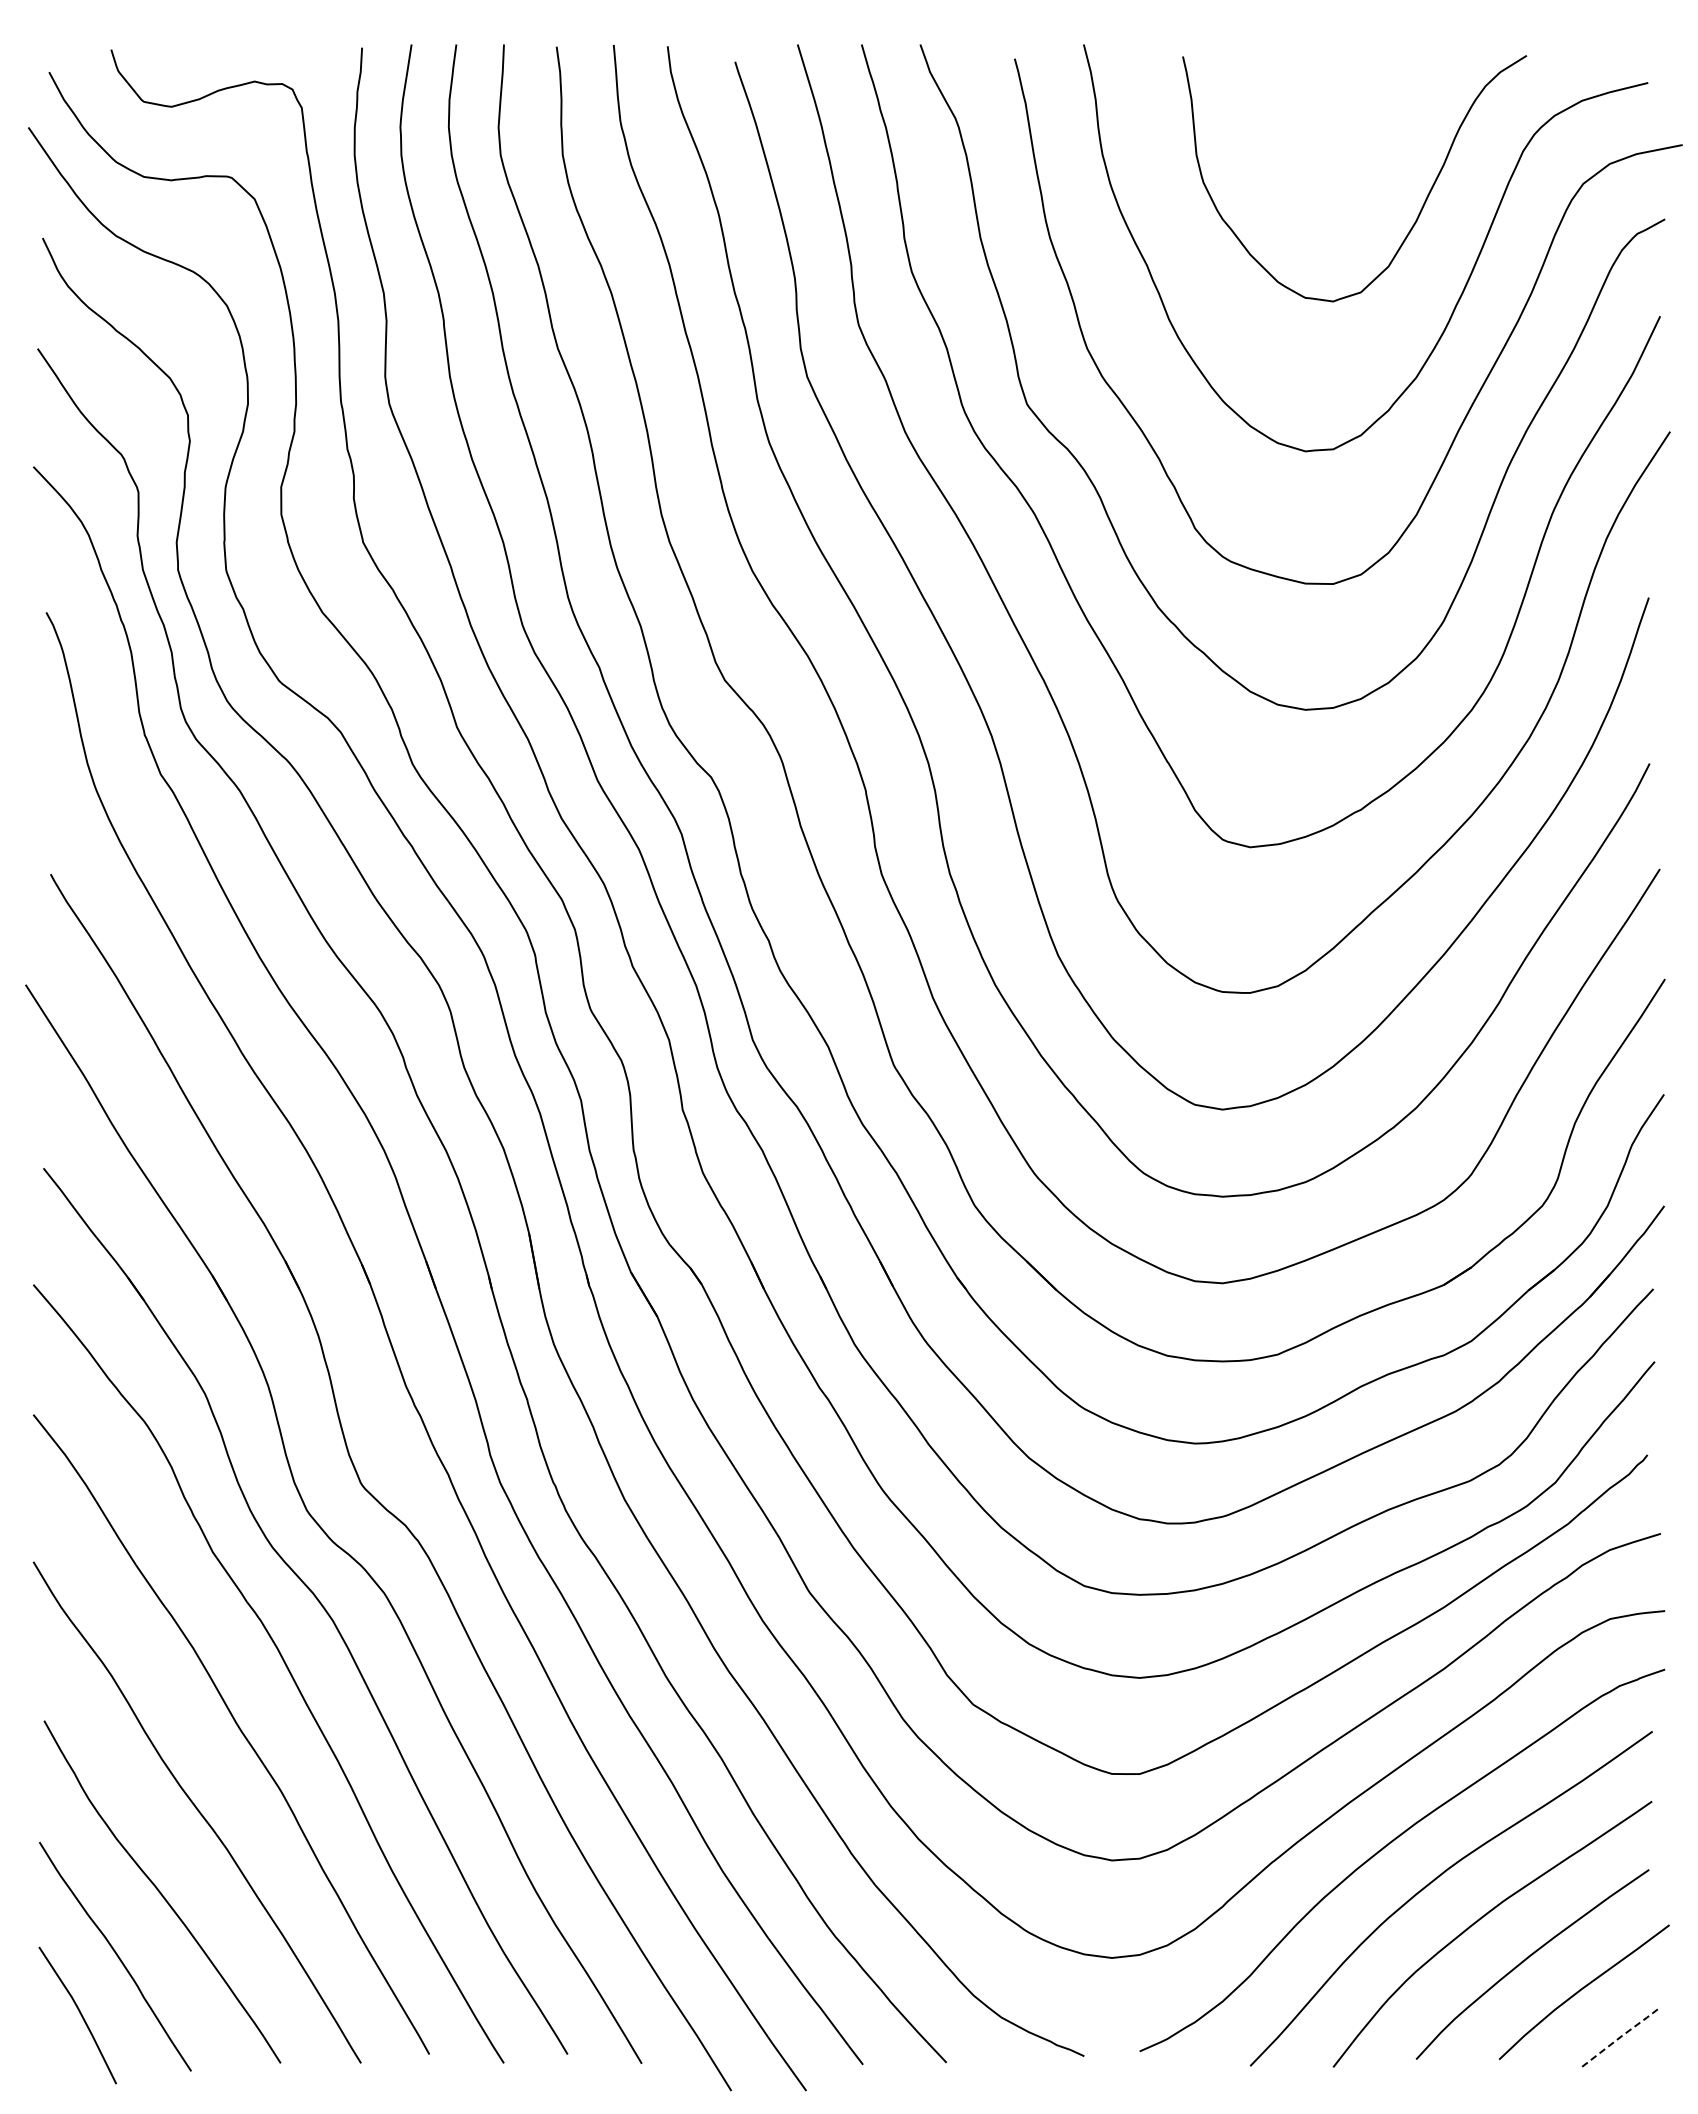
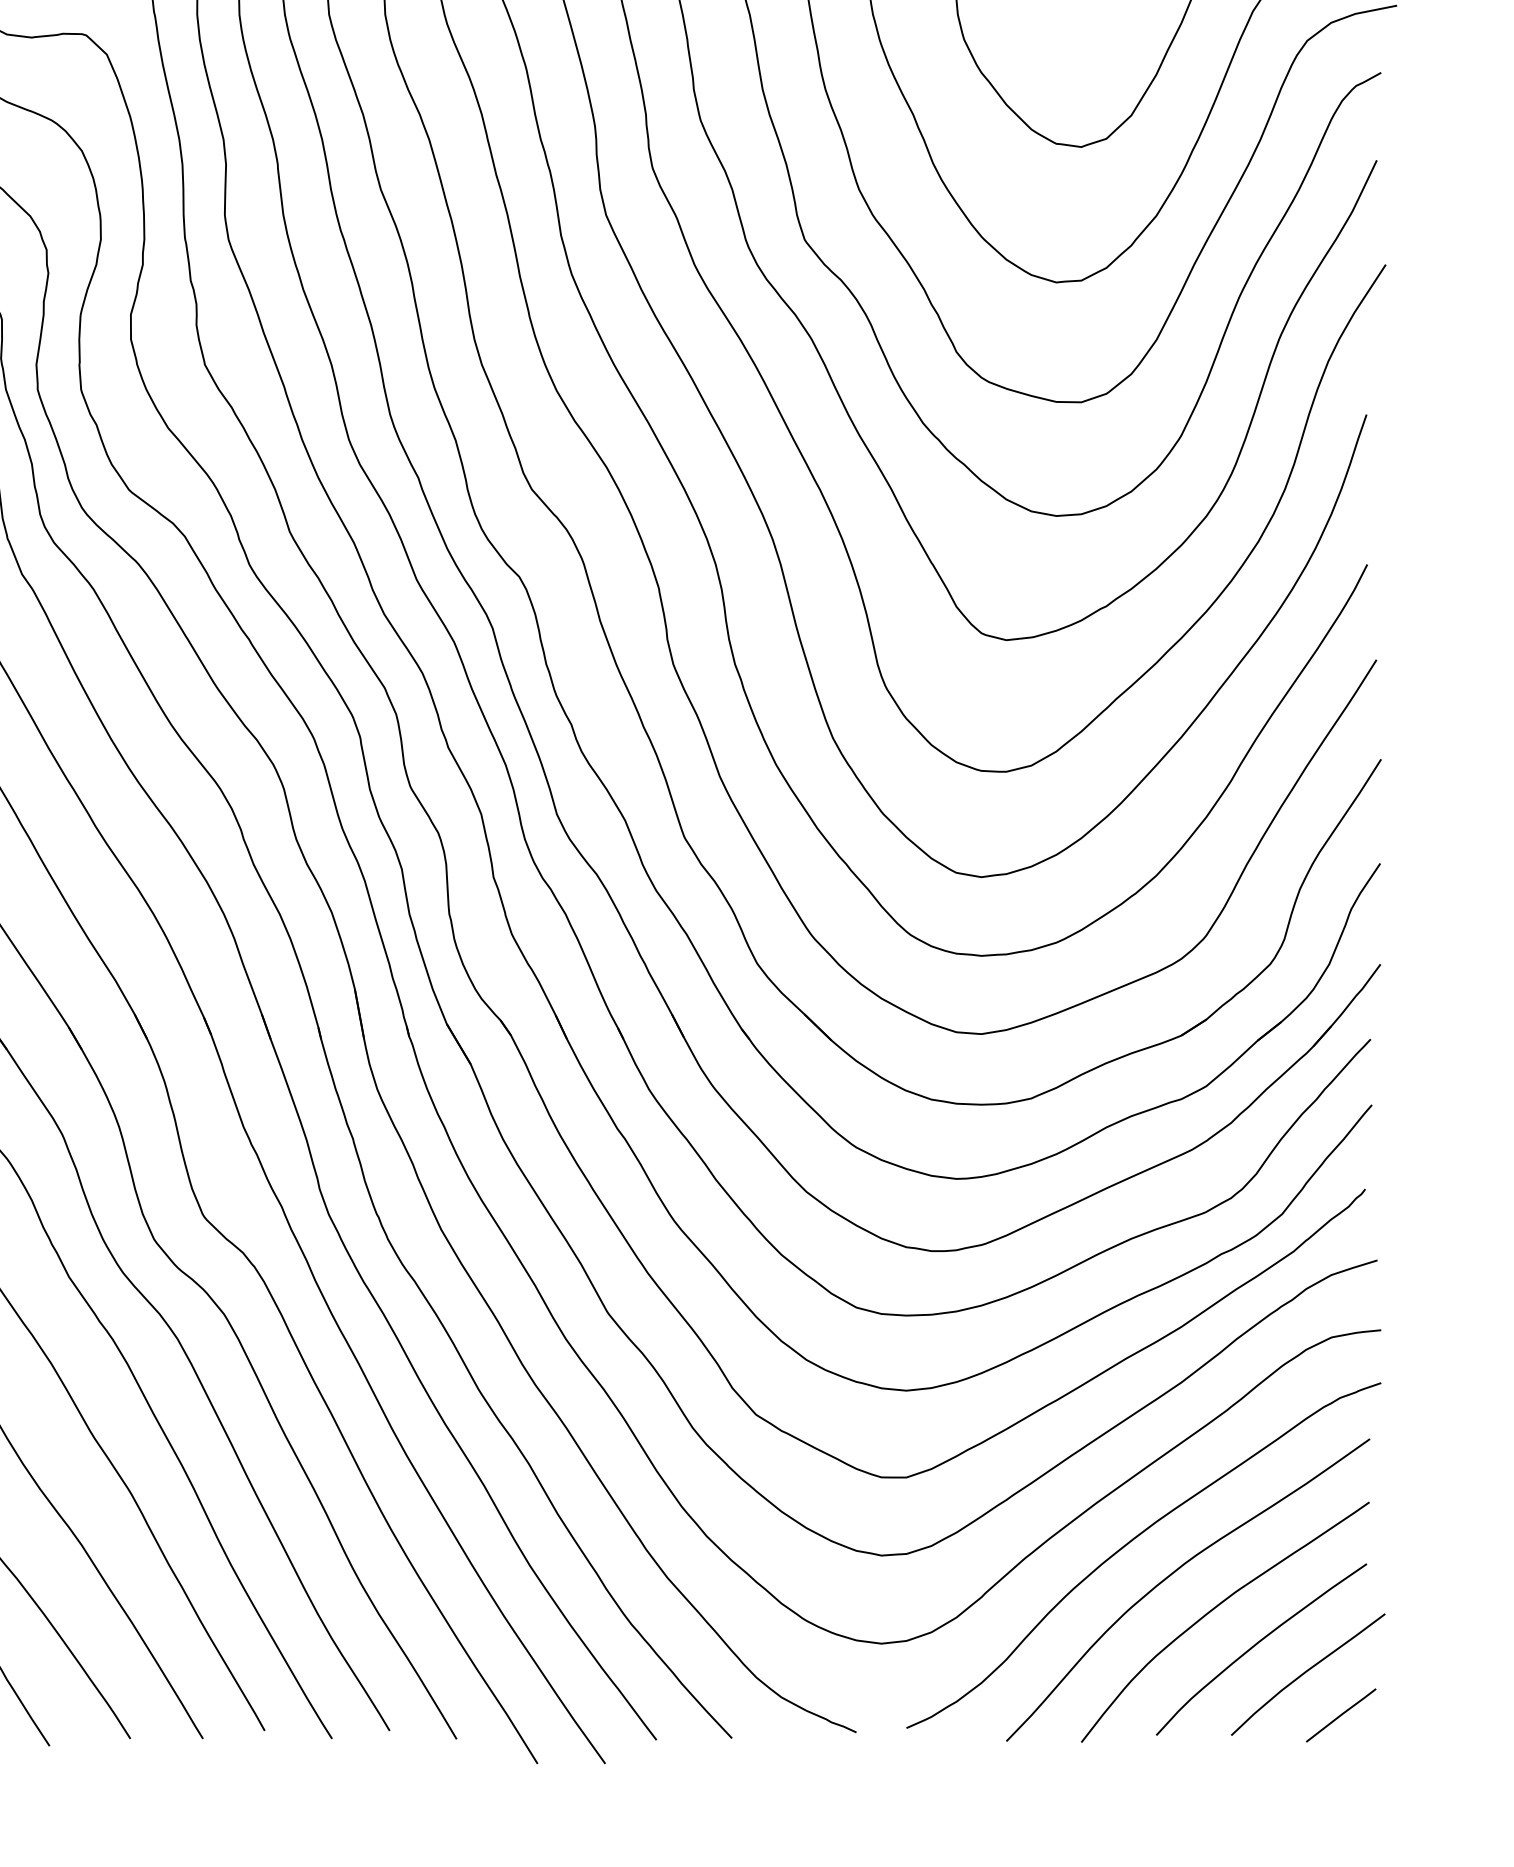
line: (1621, 2036) -> (1341, 1714), dashed -> solid

